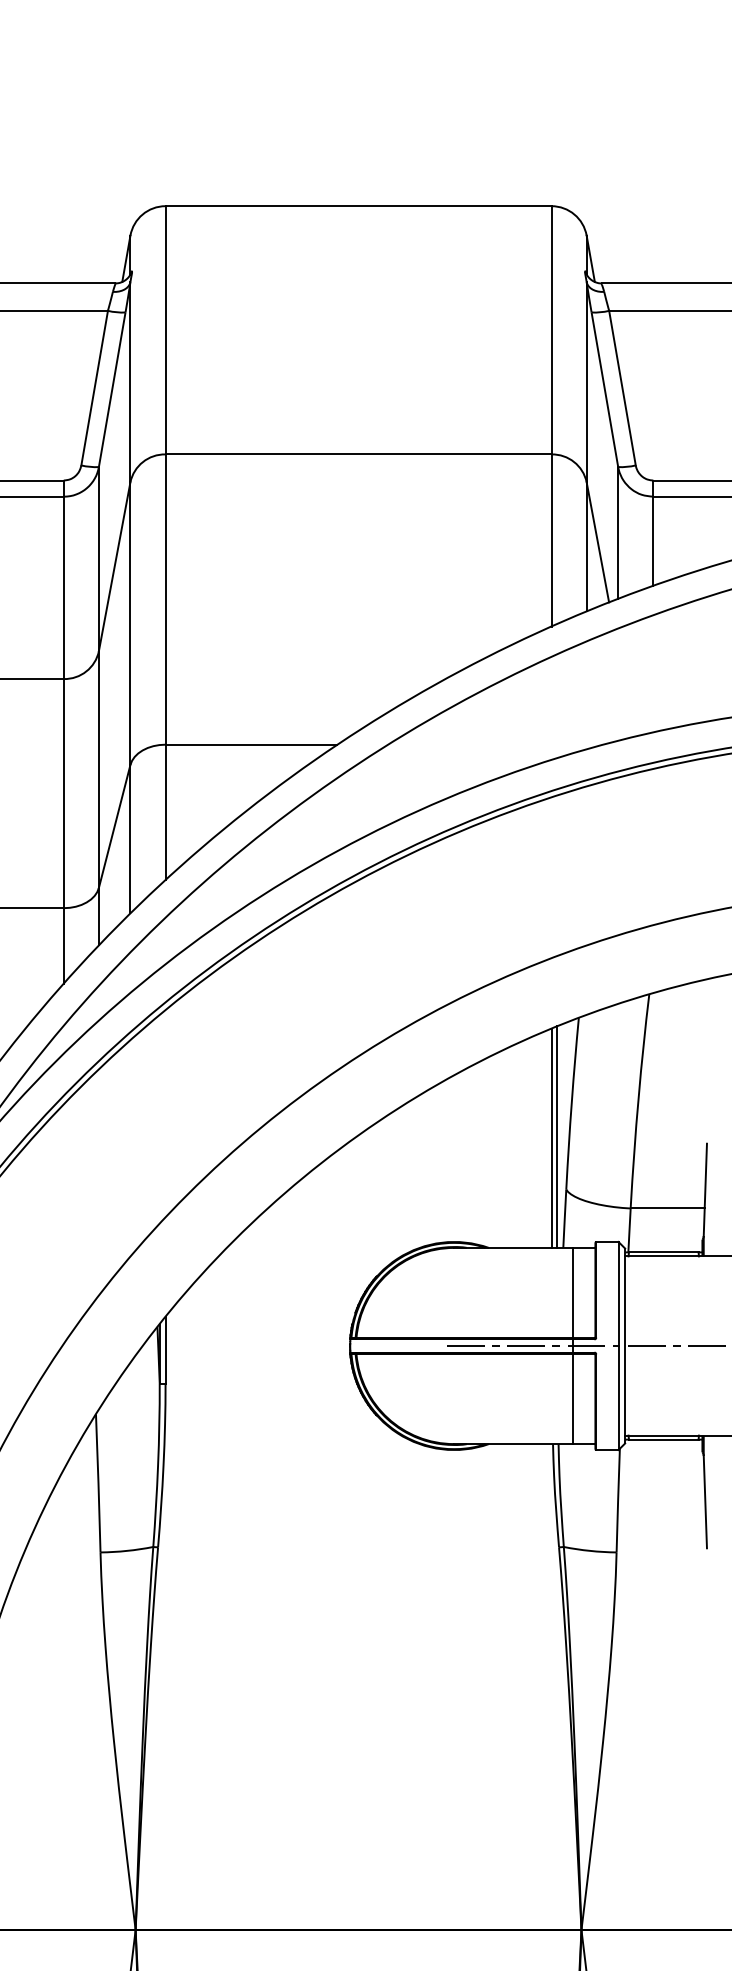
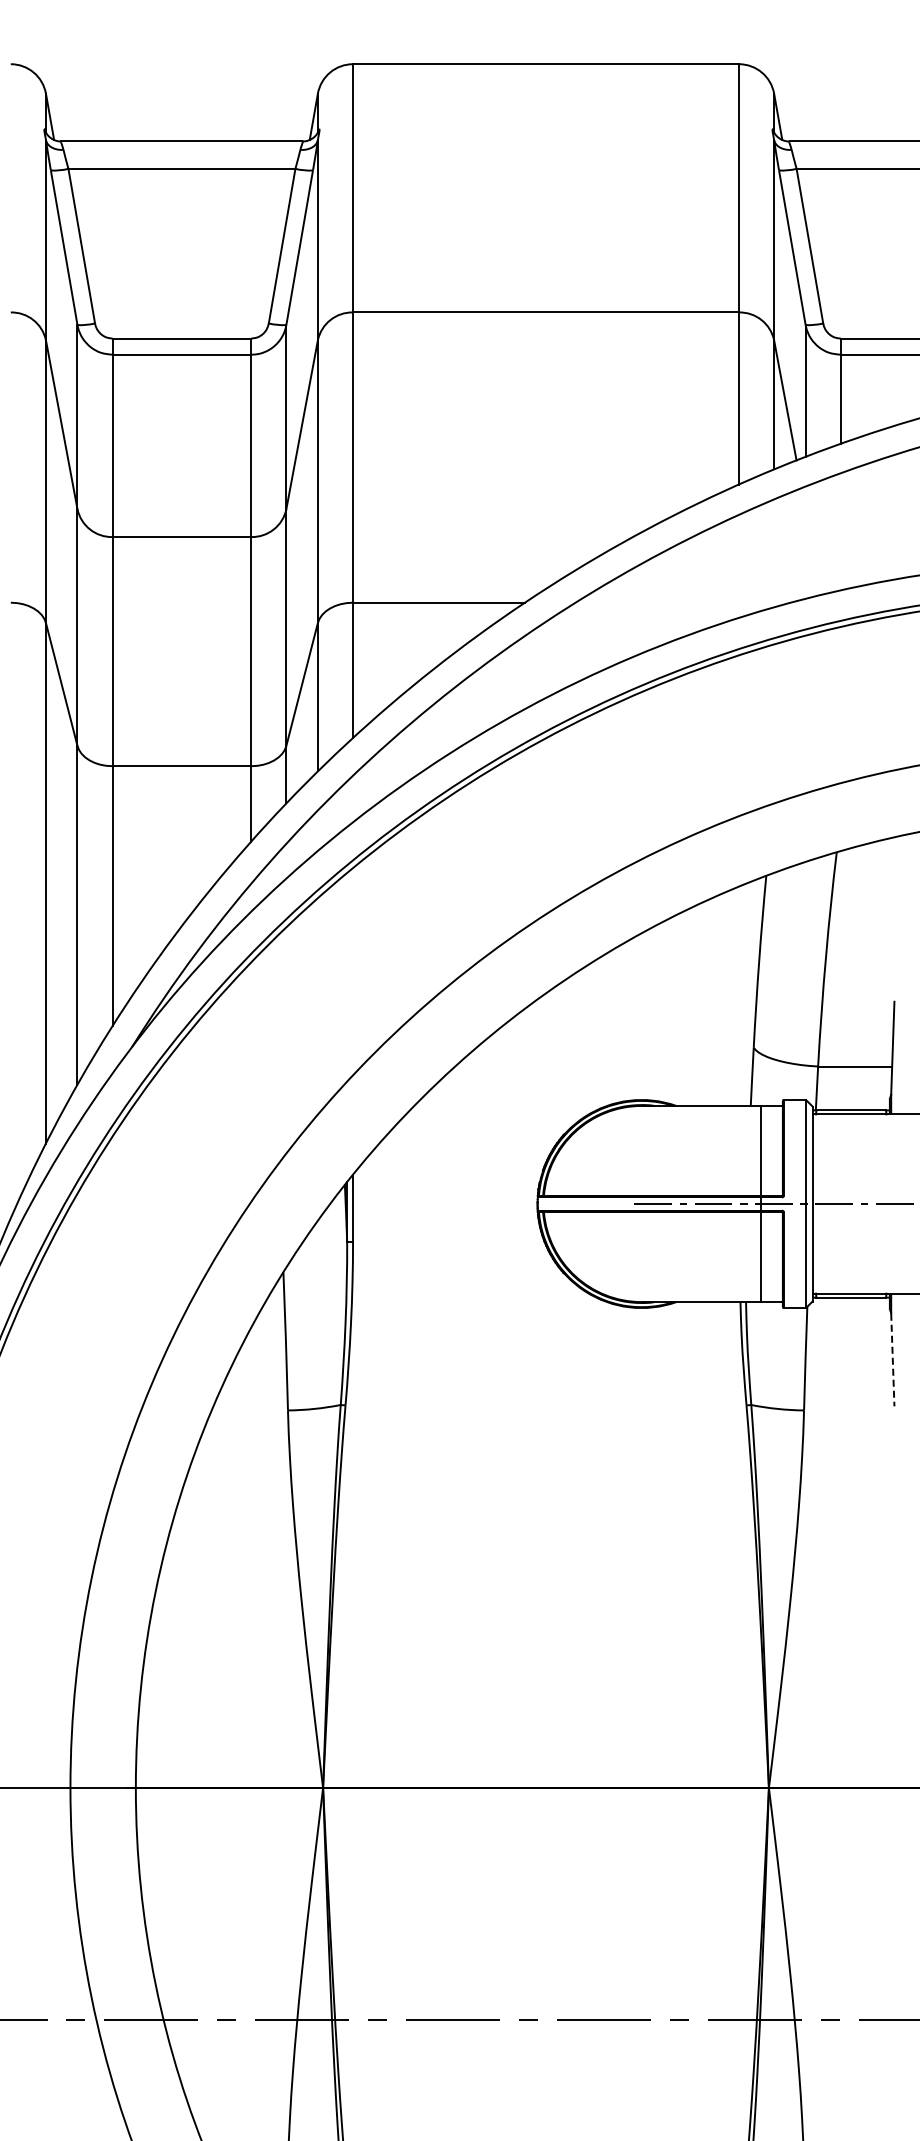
line: (557, 1136) -> (744, 994), removed
line: (551, 1137) -> (738, 995), removed
line: (705, 1502) -> (892, 1360), solid -> dashed

